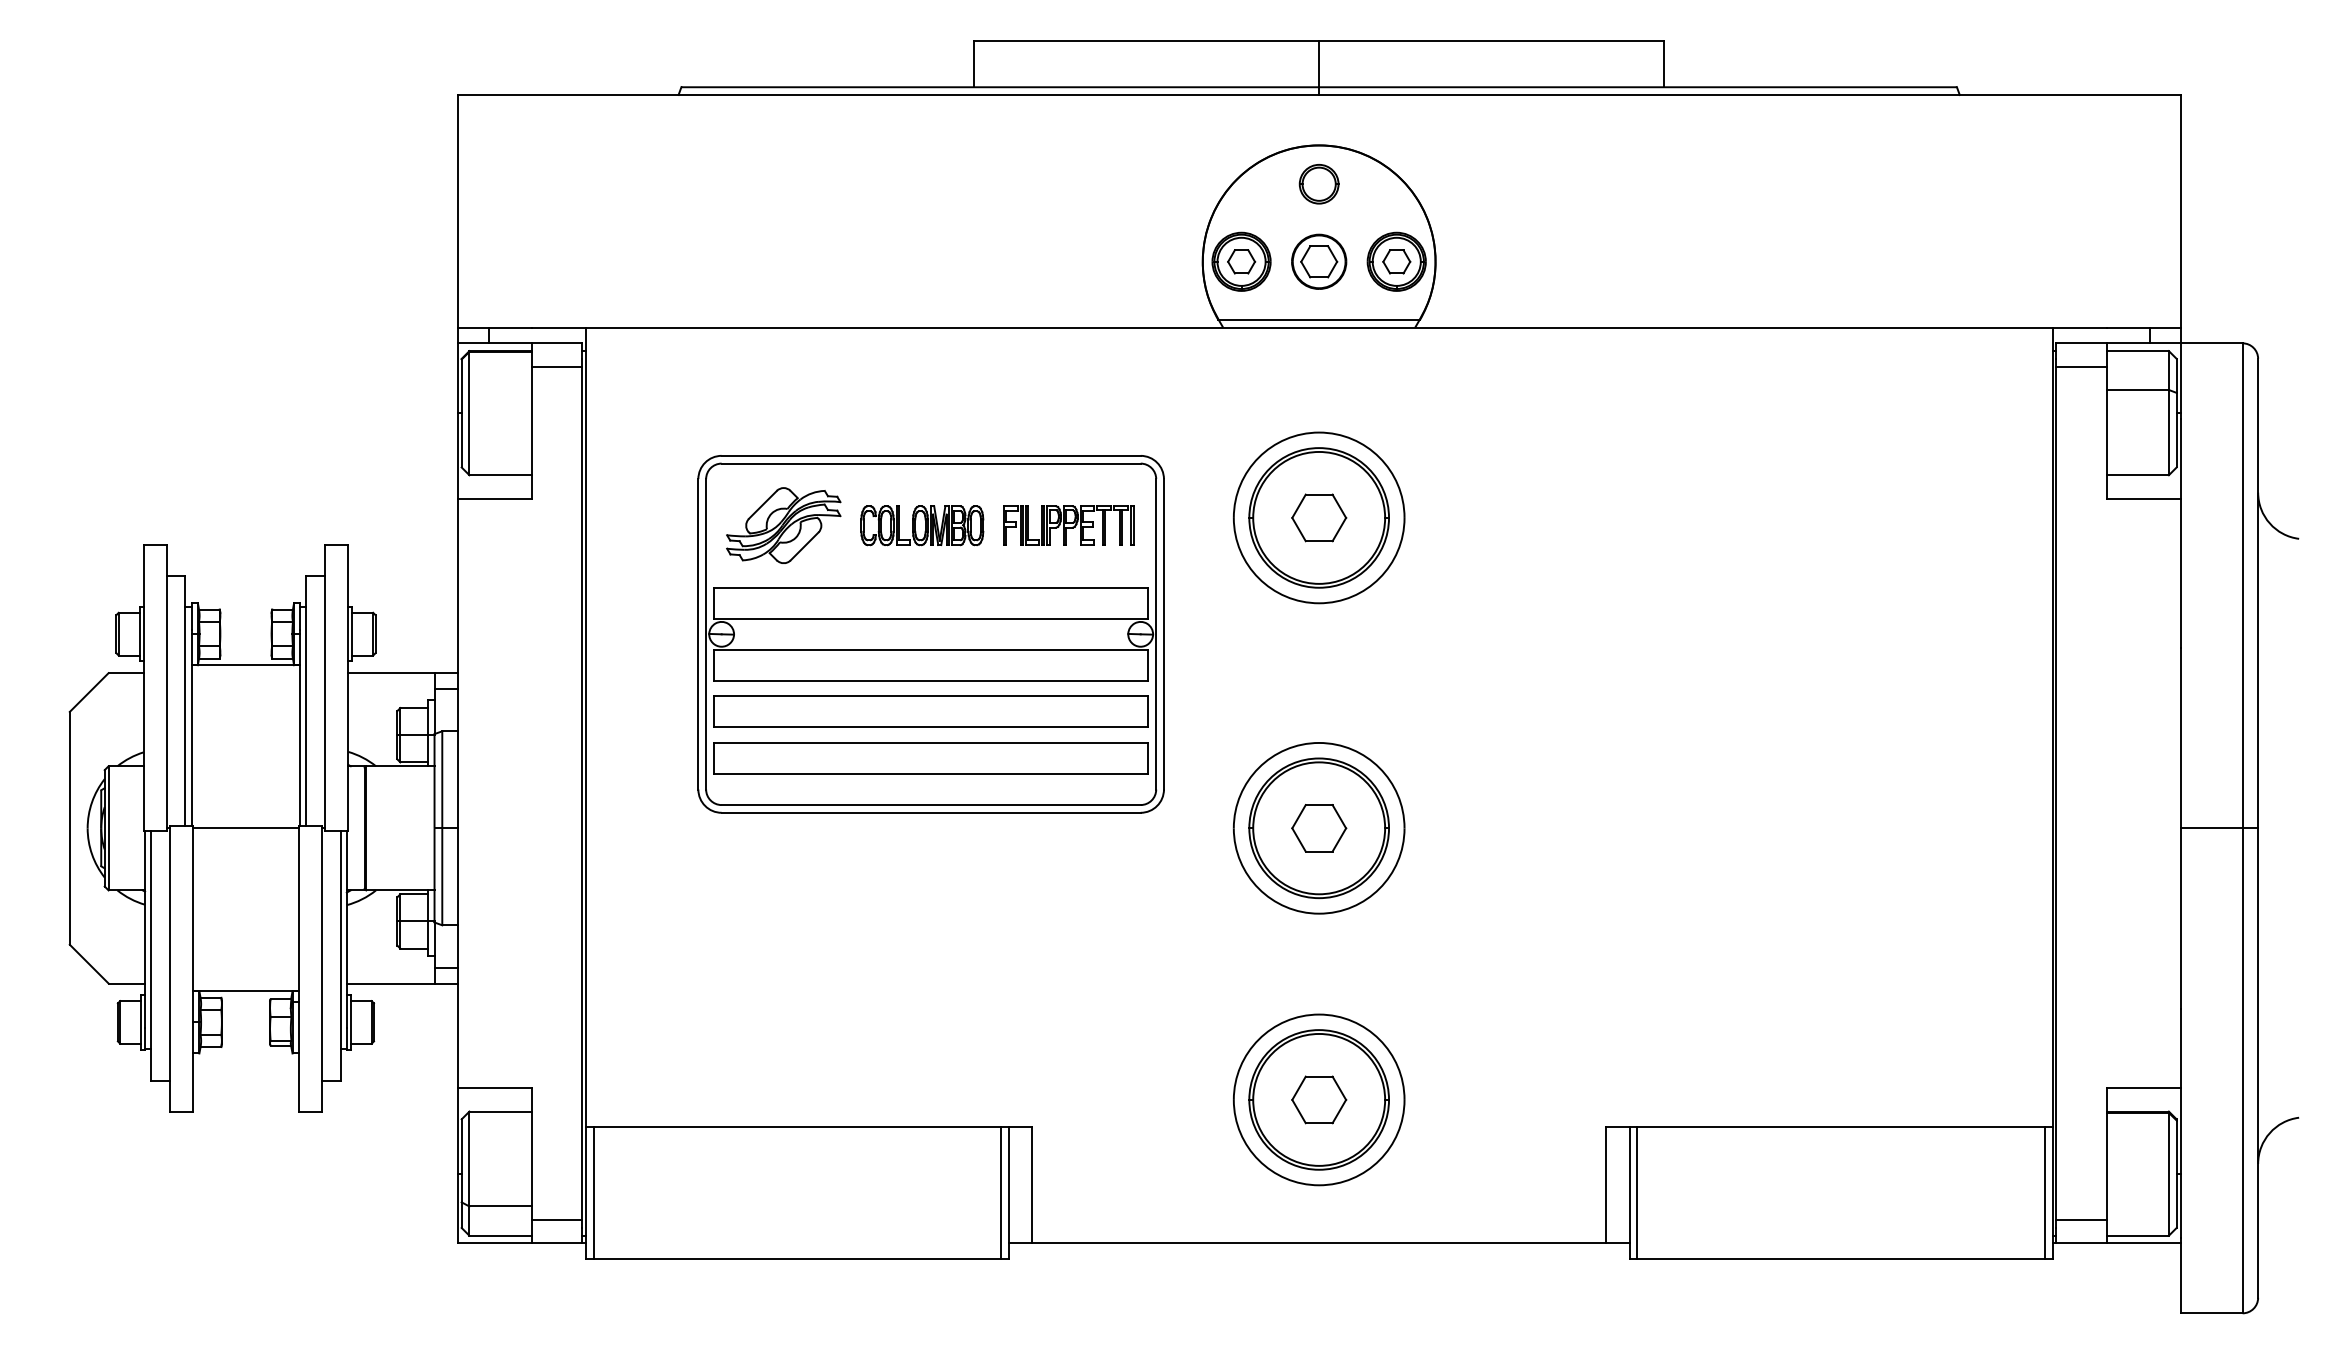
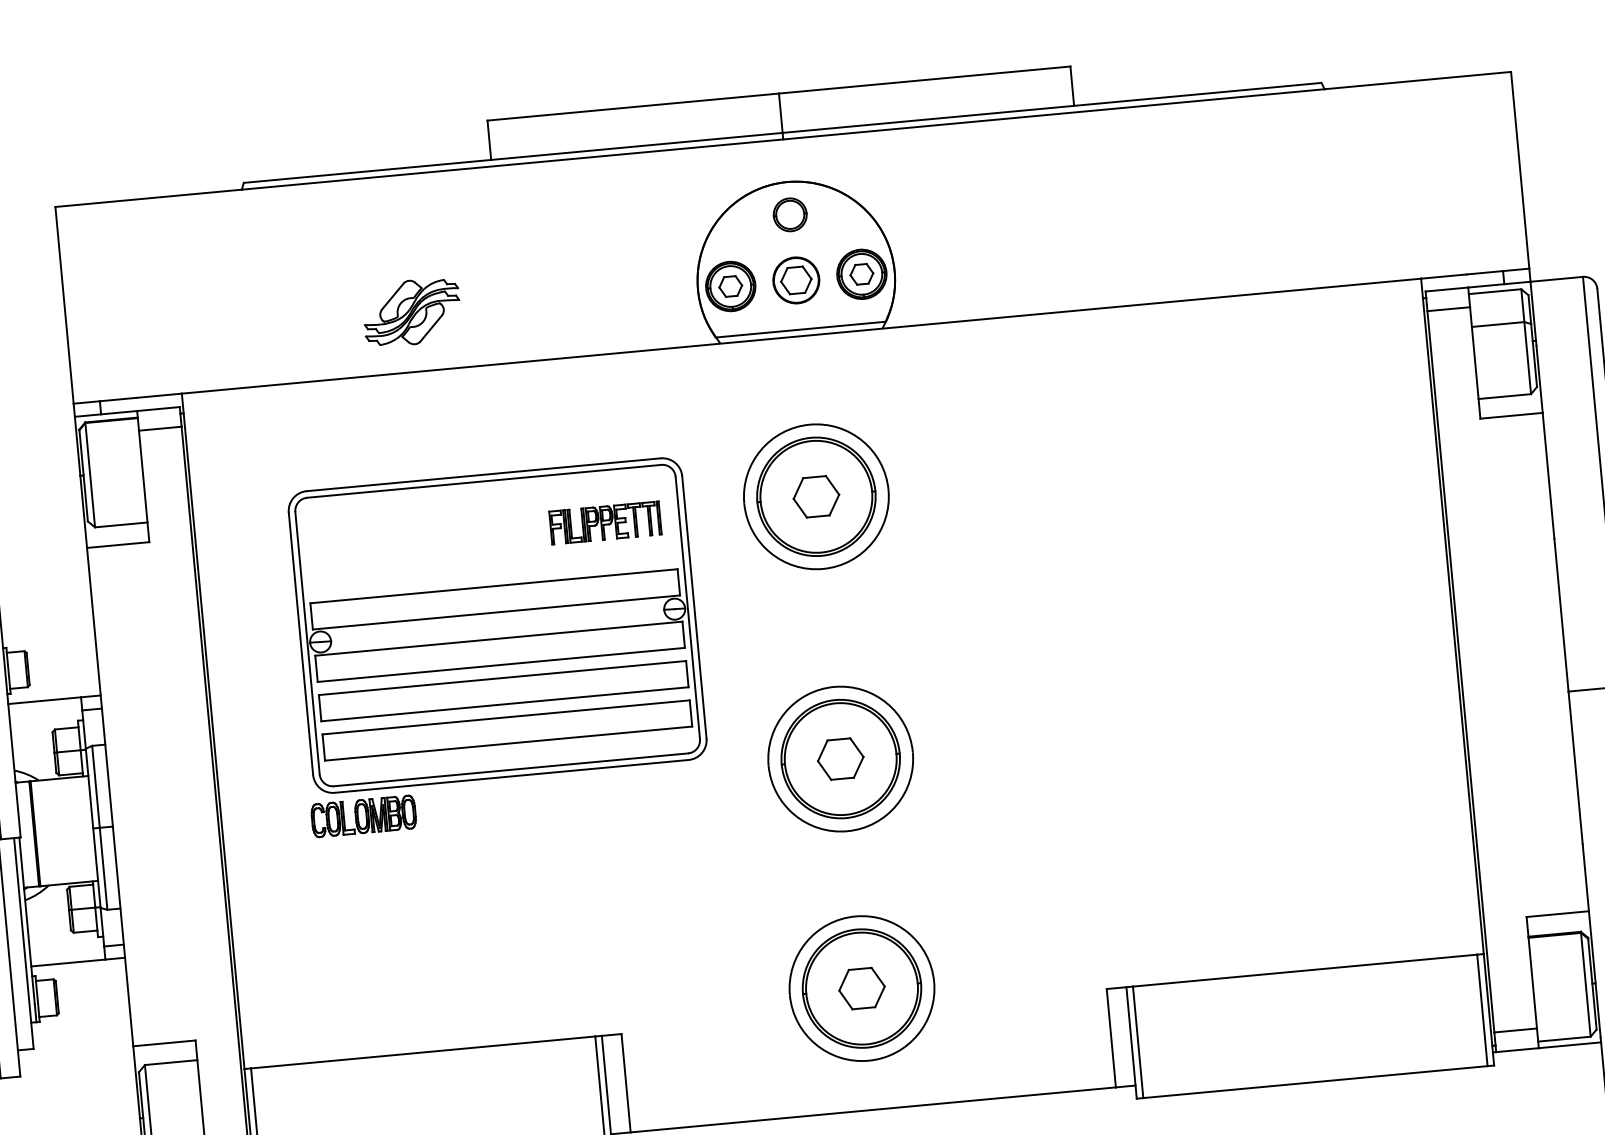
part: (783, 525) -> (411, 312), moved
part: (922, 525) -> (363, 816), moved

